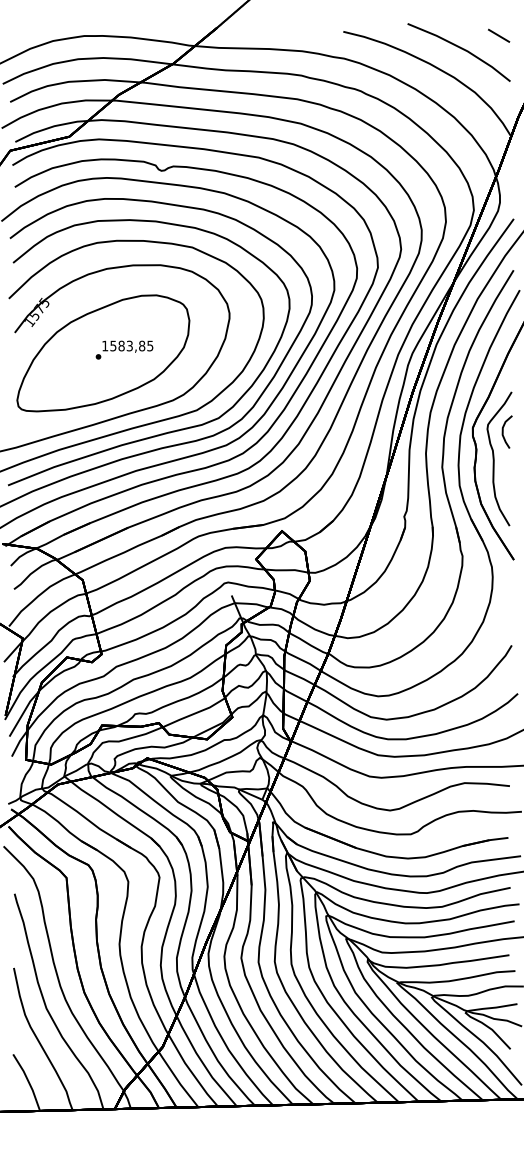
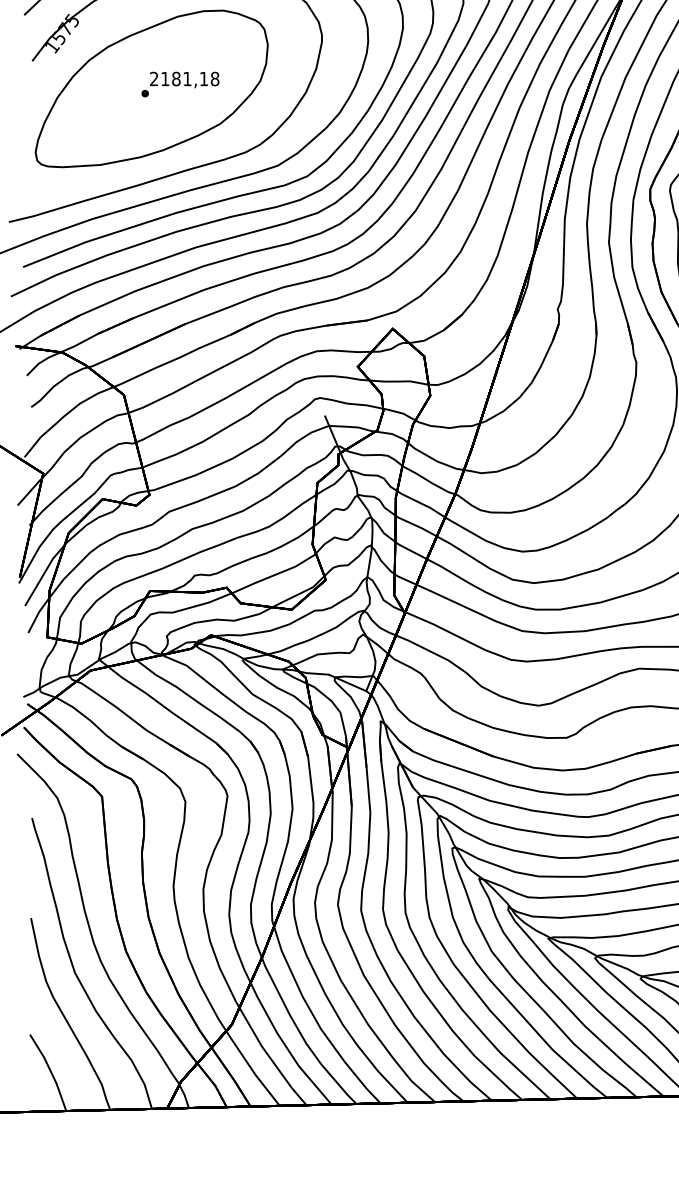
text: (127, 345) -> (184, 78), 1583,85 -> 2181,18

